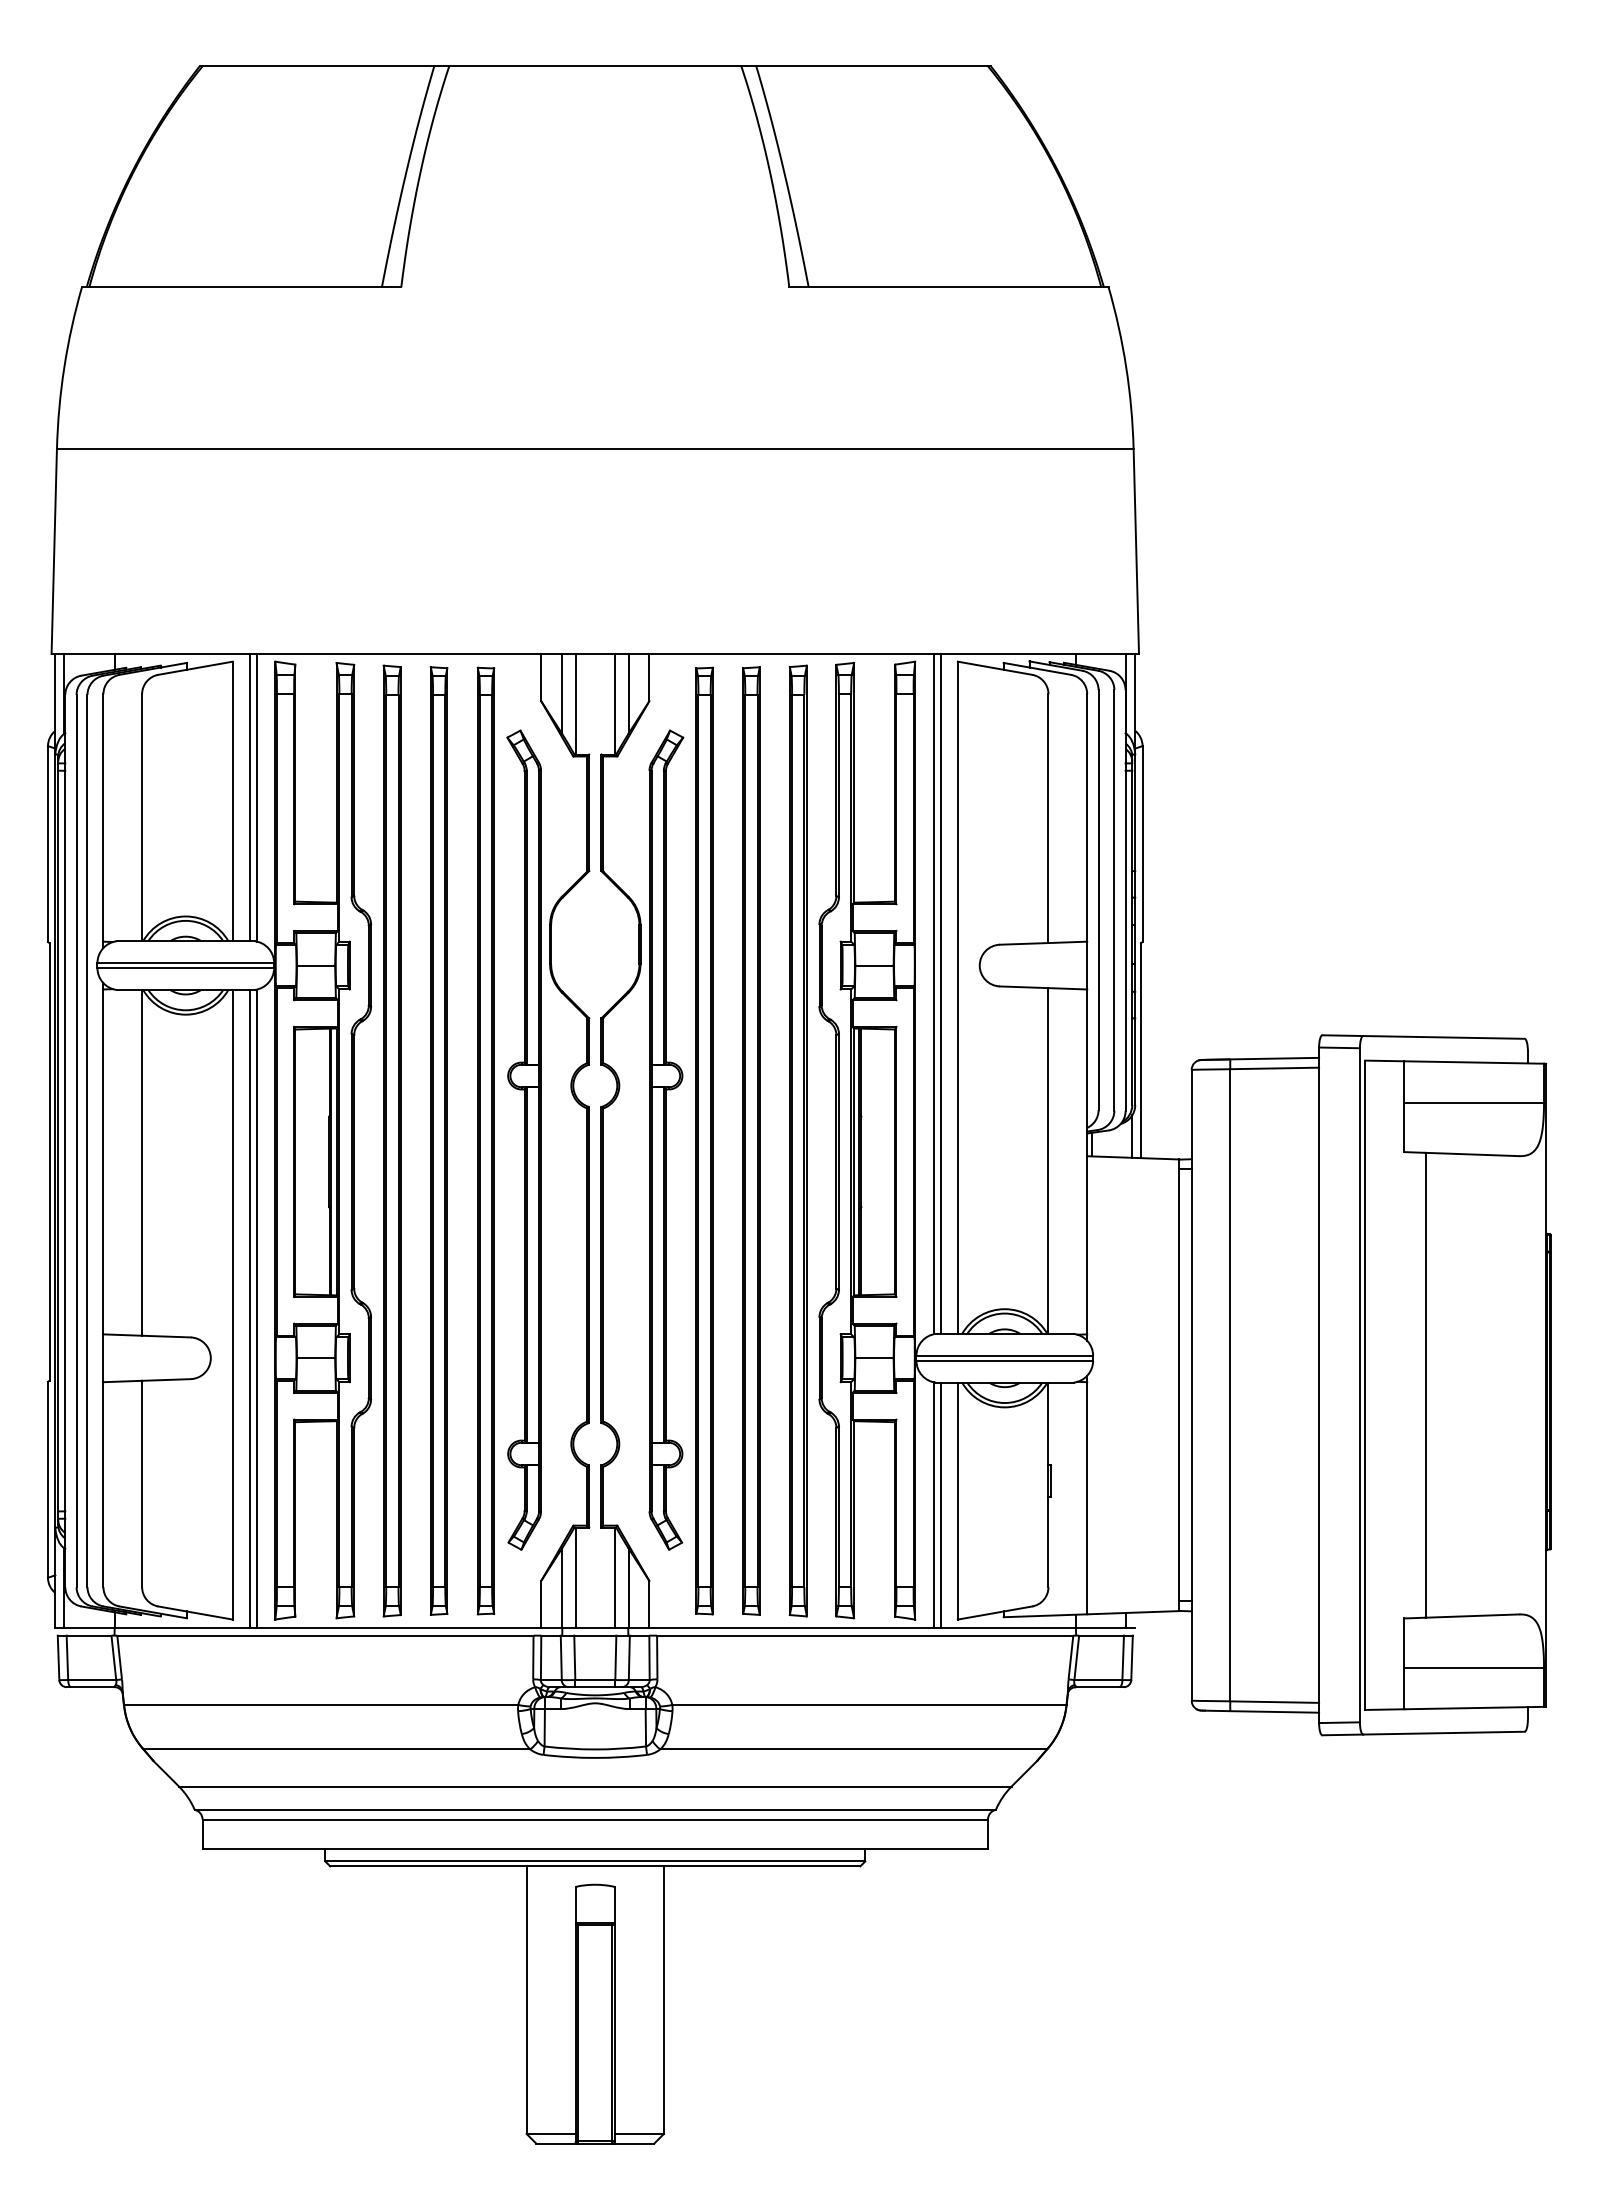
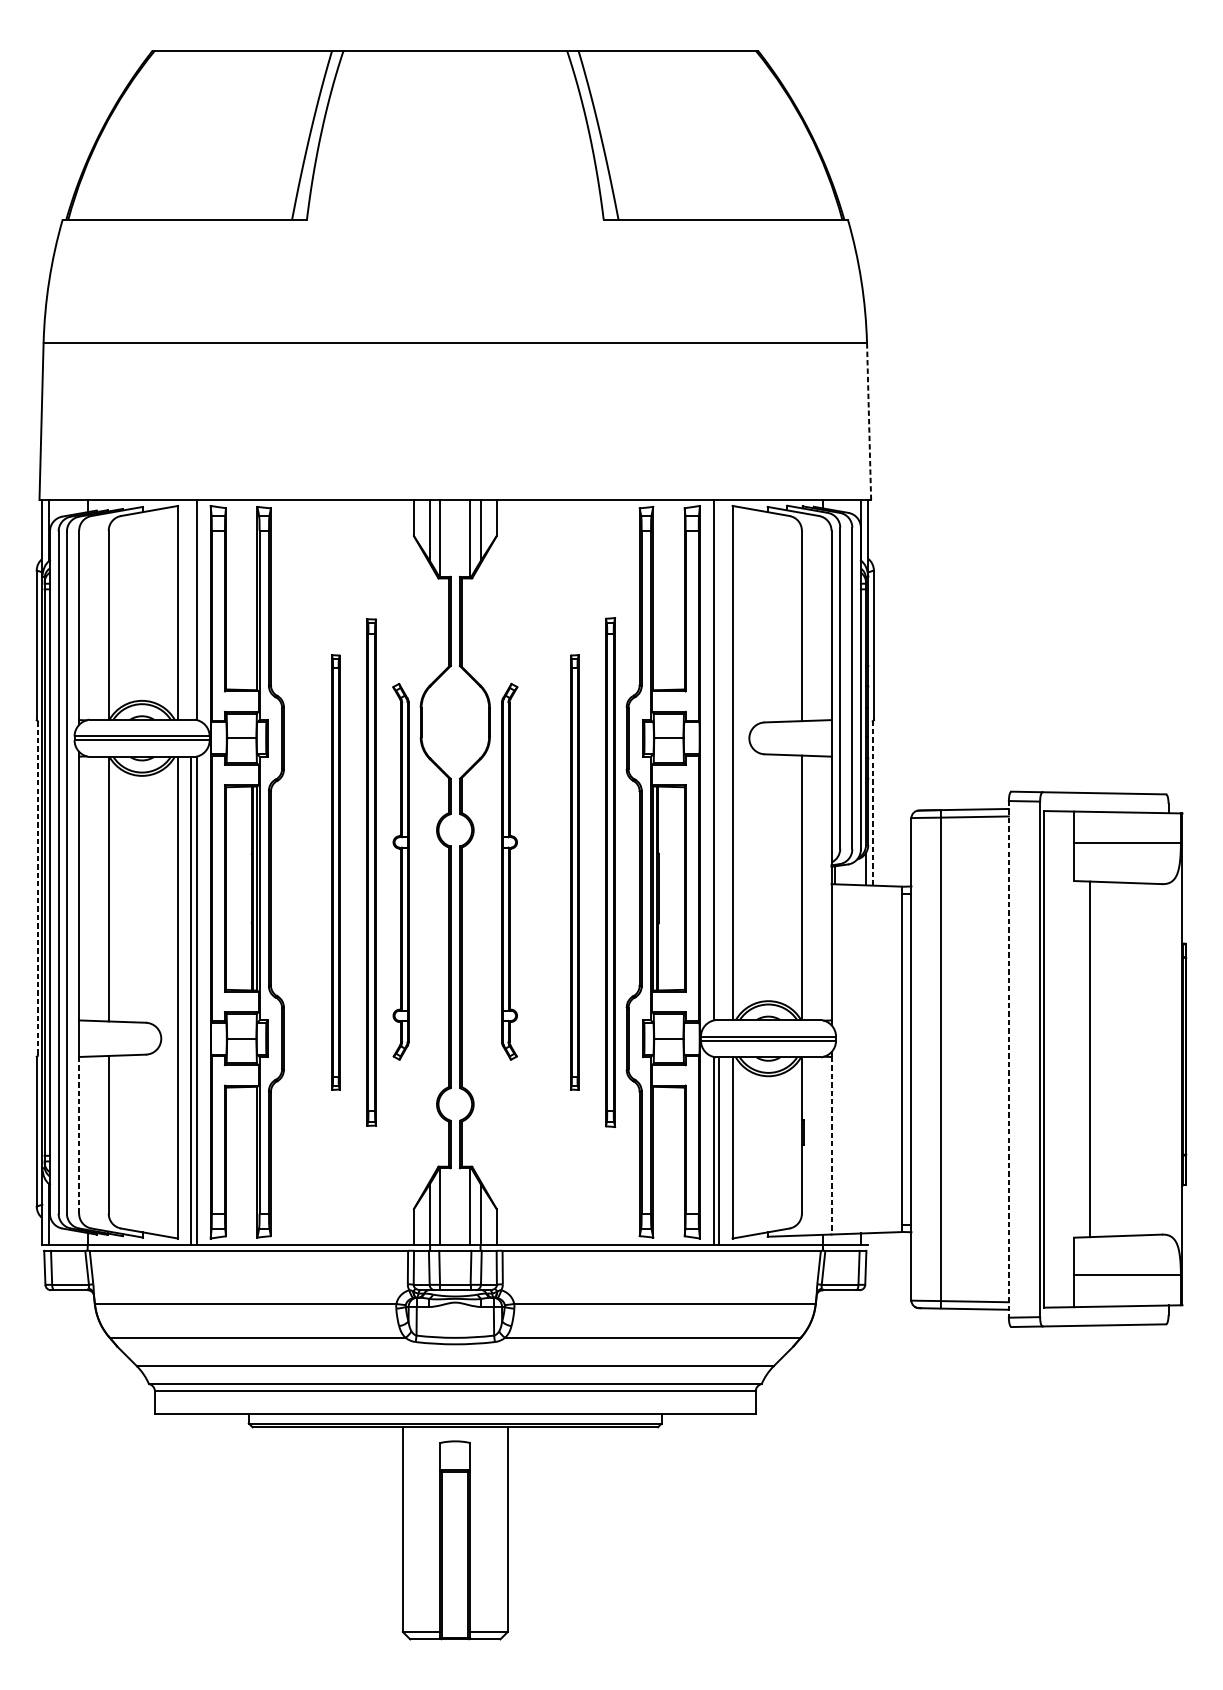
line: (1136, 551) -> (869, 421), solid -> dashed
line: (249, 797) -> (190, 609), removed
line: (940, 993) -> (719, 759), removed
line: (1141, 1050) -> (873, 803), solid -> dashed
part: (523, 1139) -> (400, 871), size x0.6
part: (666, 1139) -> (509, 871), size x0.6
part: (391, 1140) -> (299, 872), removed
part: (438, 1140) -> (335, 872), size x0.6
part: (485, 1140) -> (371, 872), size x0.7
part: (704, 1140) -> (538, 872), removed
part: (751, 1140) -> (574, 872), size x0.6
part: (797, 1140) -> (609, 872), size x0.7
line: (49, 1161) -> (37, 888), solid -> dashed
line: (1319, 1385) -> (1009, 1059), solid -> dashed
line: (103, 1485) -> (79, 1136), solid -> dashed
line: (1087, 1498) -> (831, 1145), solid -> dashed

